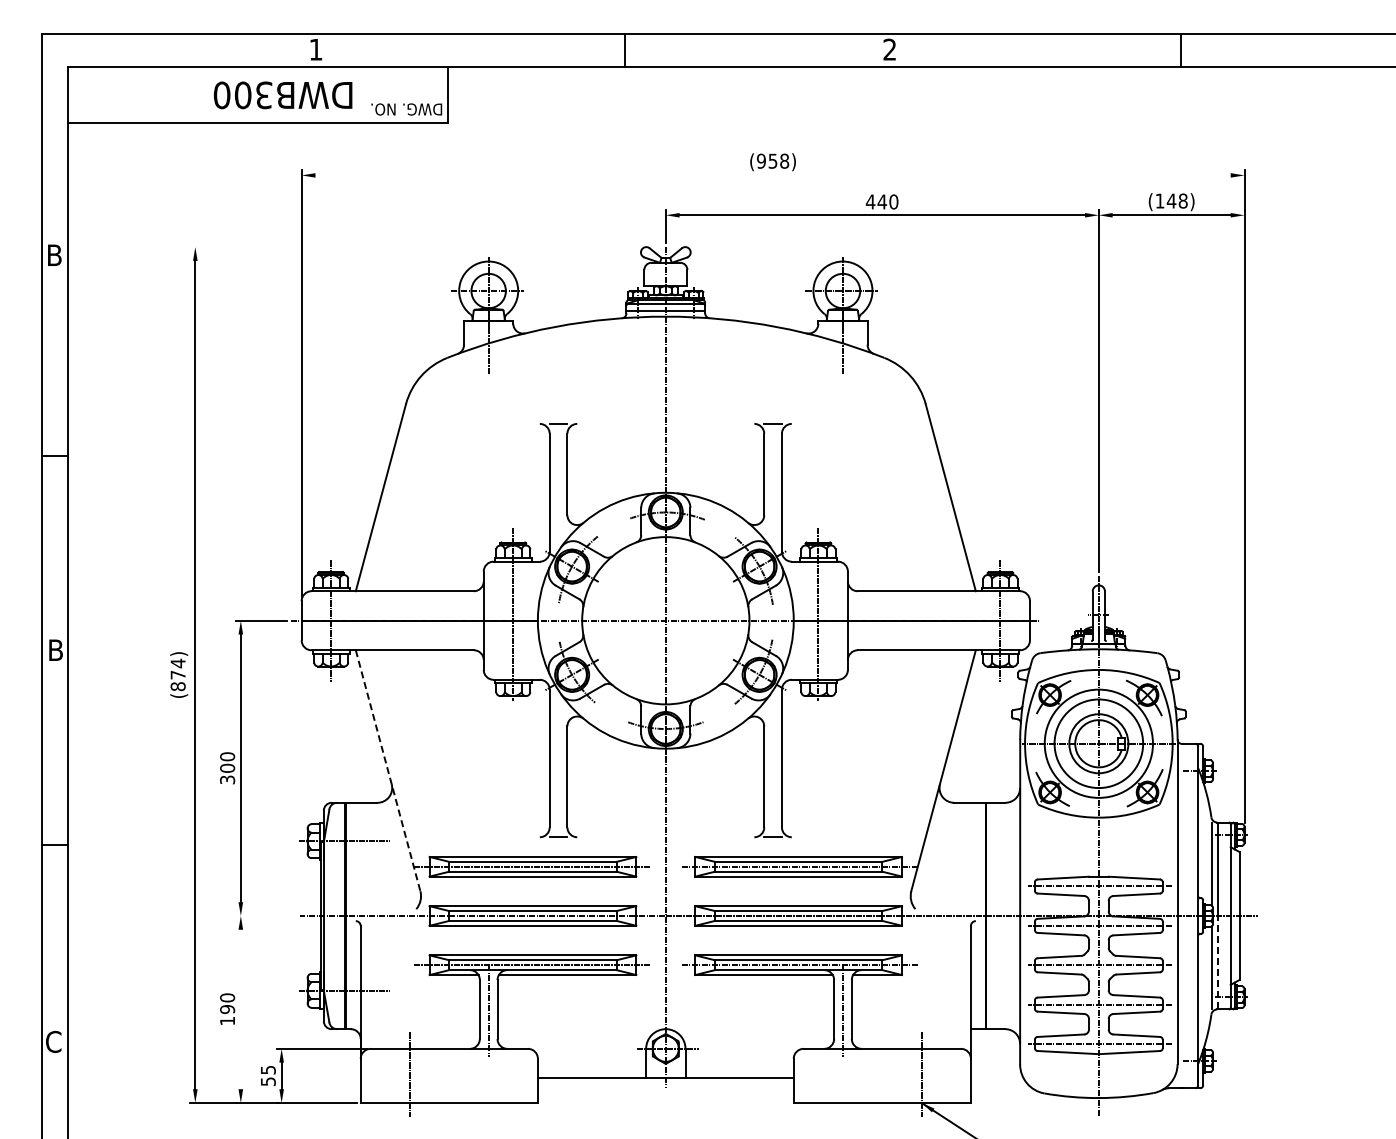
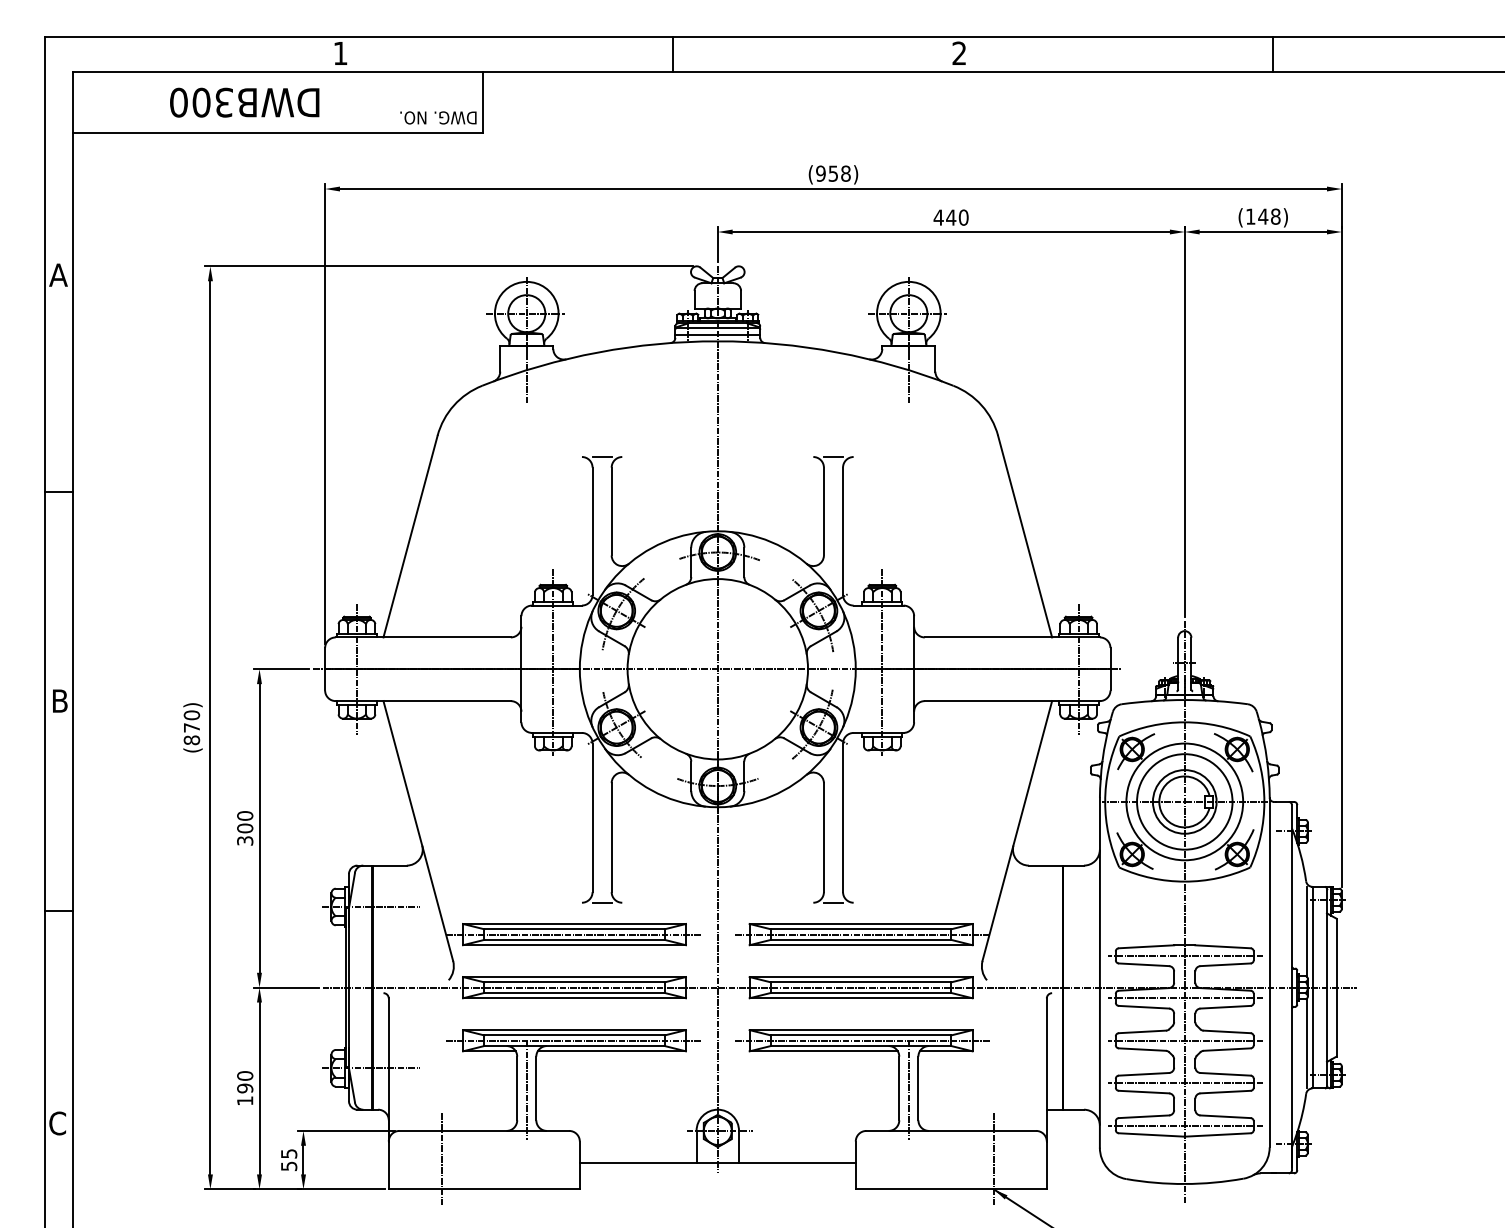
text: (282, 95) -> (244, 102), moved
line: (772, 175) -> (832, 189), added
line: (416, 247) -> (448, 266), added
text: (54, 254) -> (58, 274), B -> A
text: (177, 663) -> (191, 715), (874) -> (870)
line: (388, 770) -> (418, 830), dashed -> solid
line: (265, 915) -> (286, 987), added
line: (1217, 962) -> (1312, 1037), dashed -> solid
line: (240, 1009) -> (259, 1088), added

